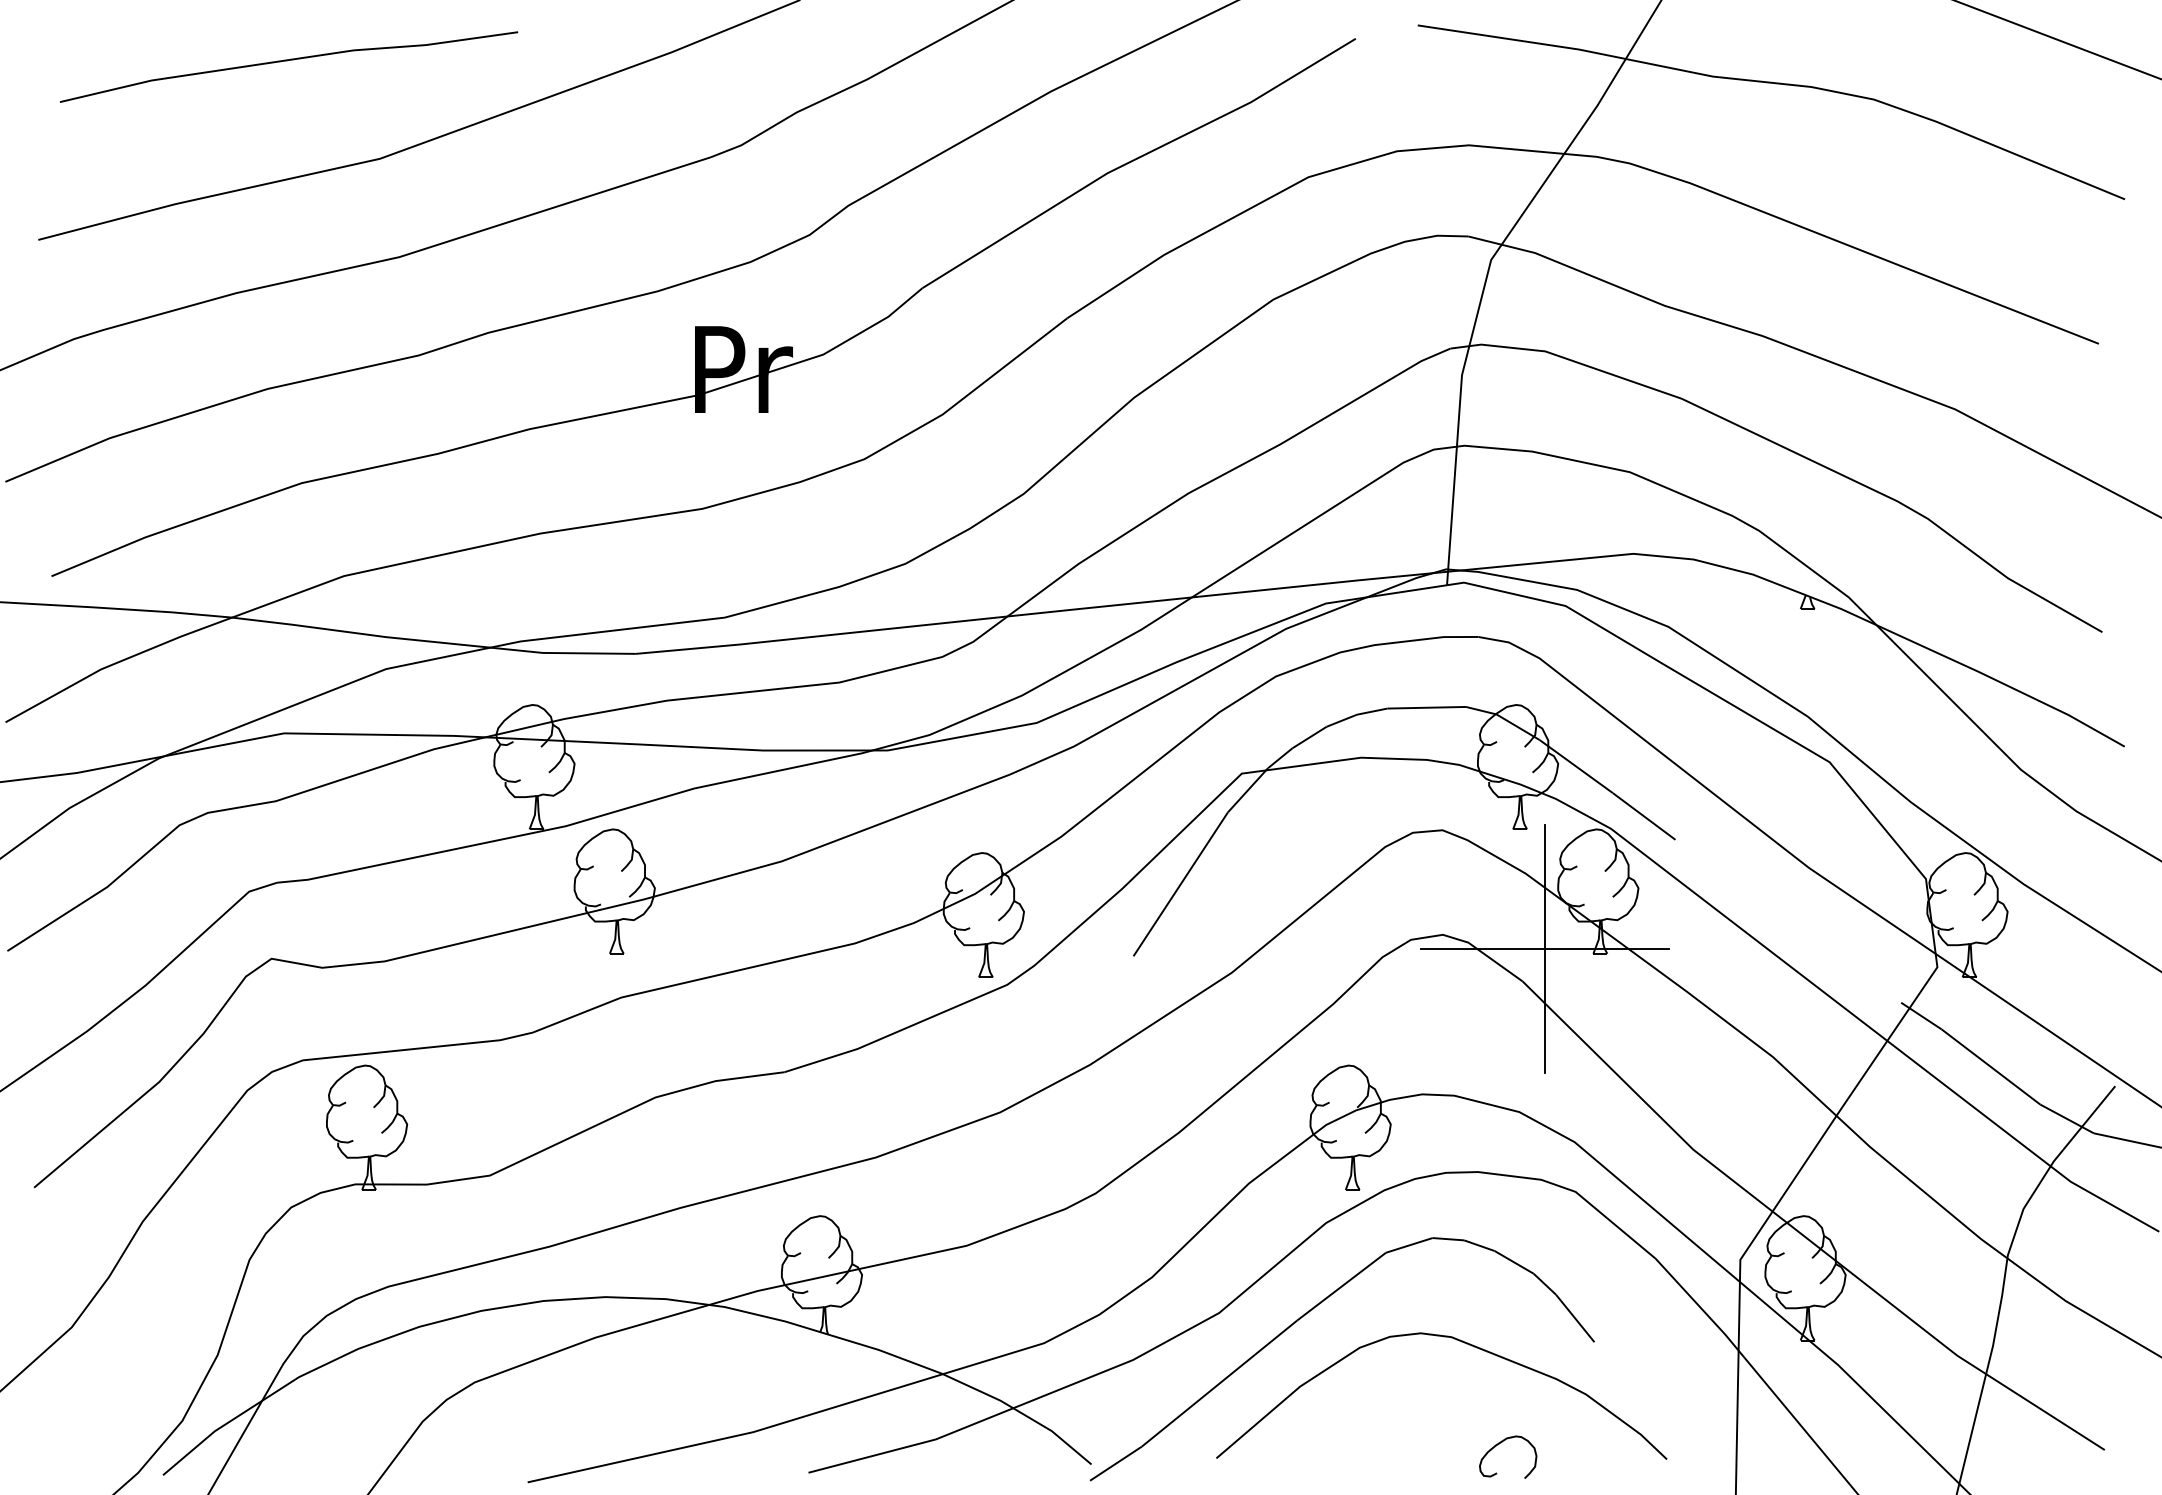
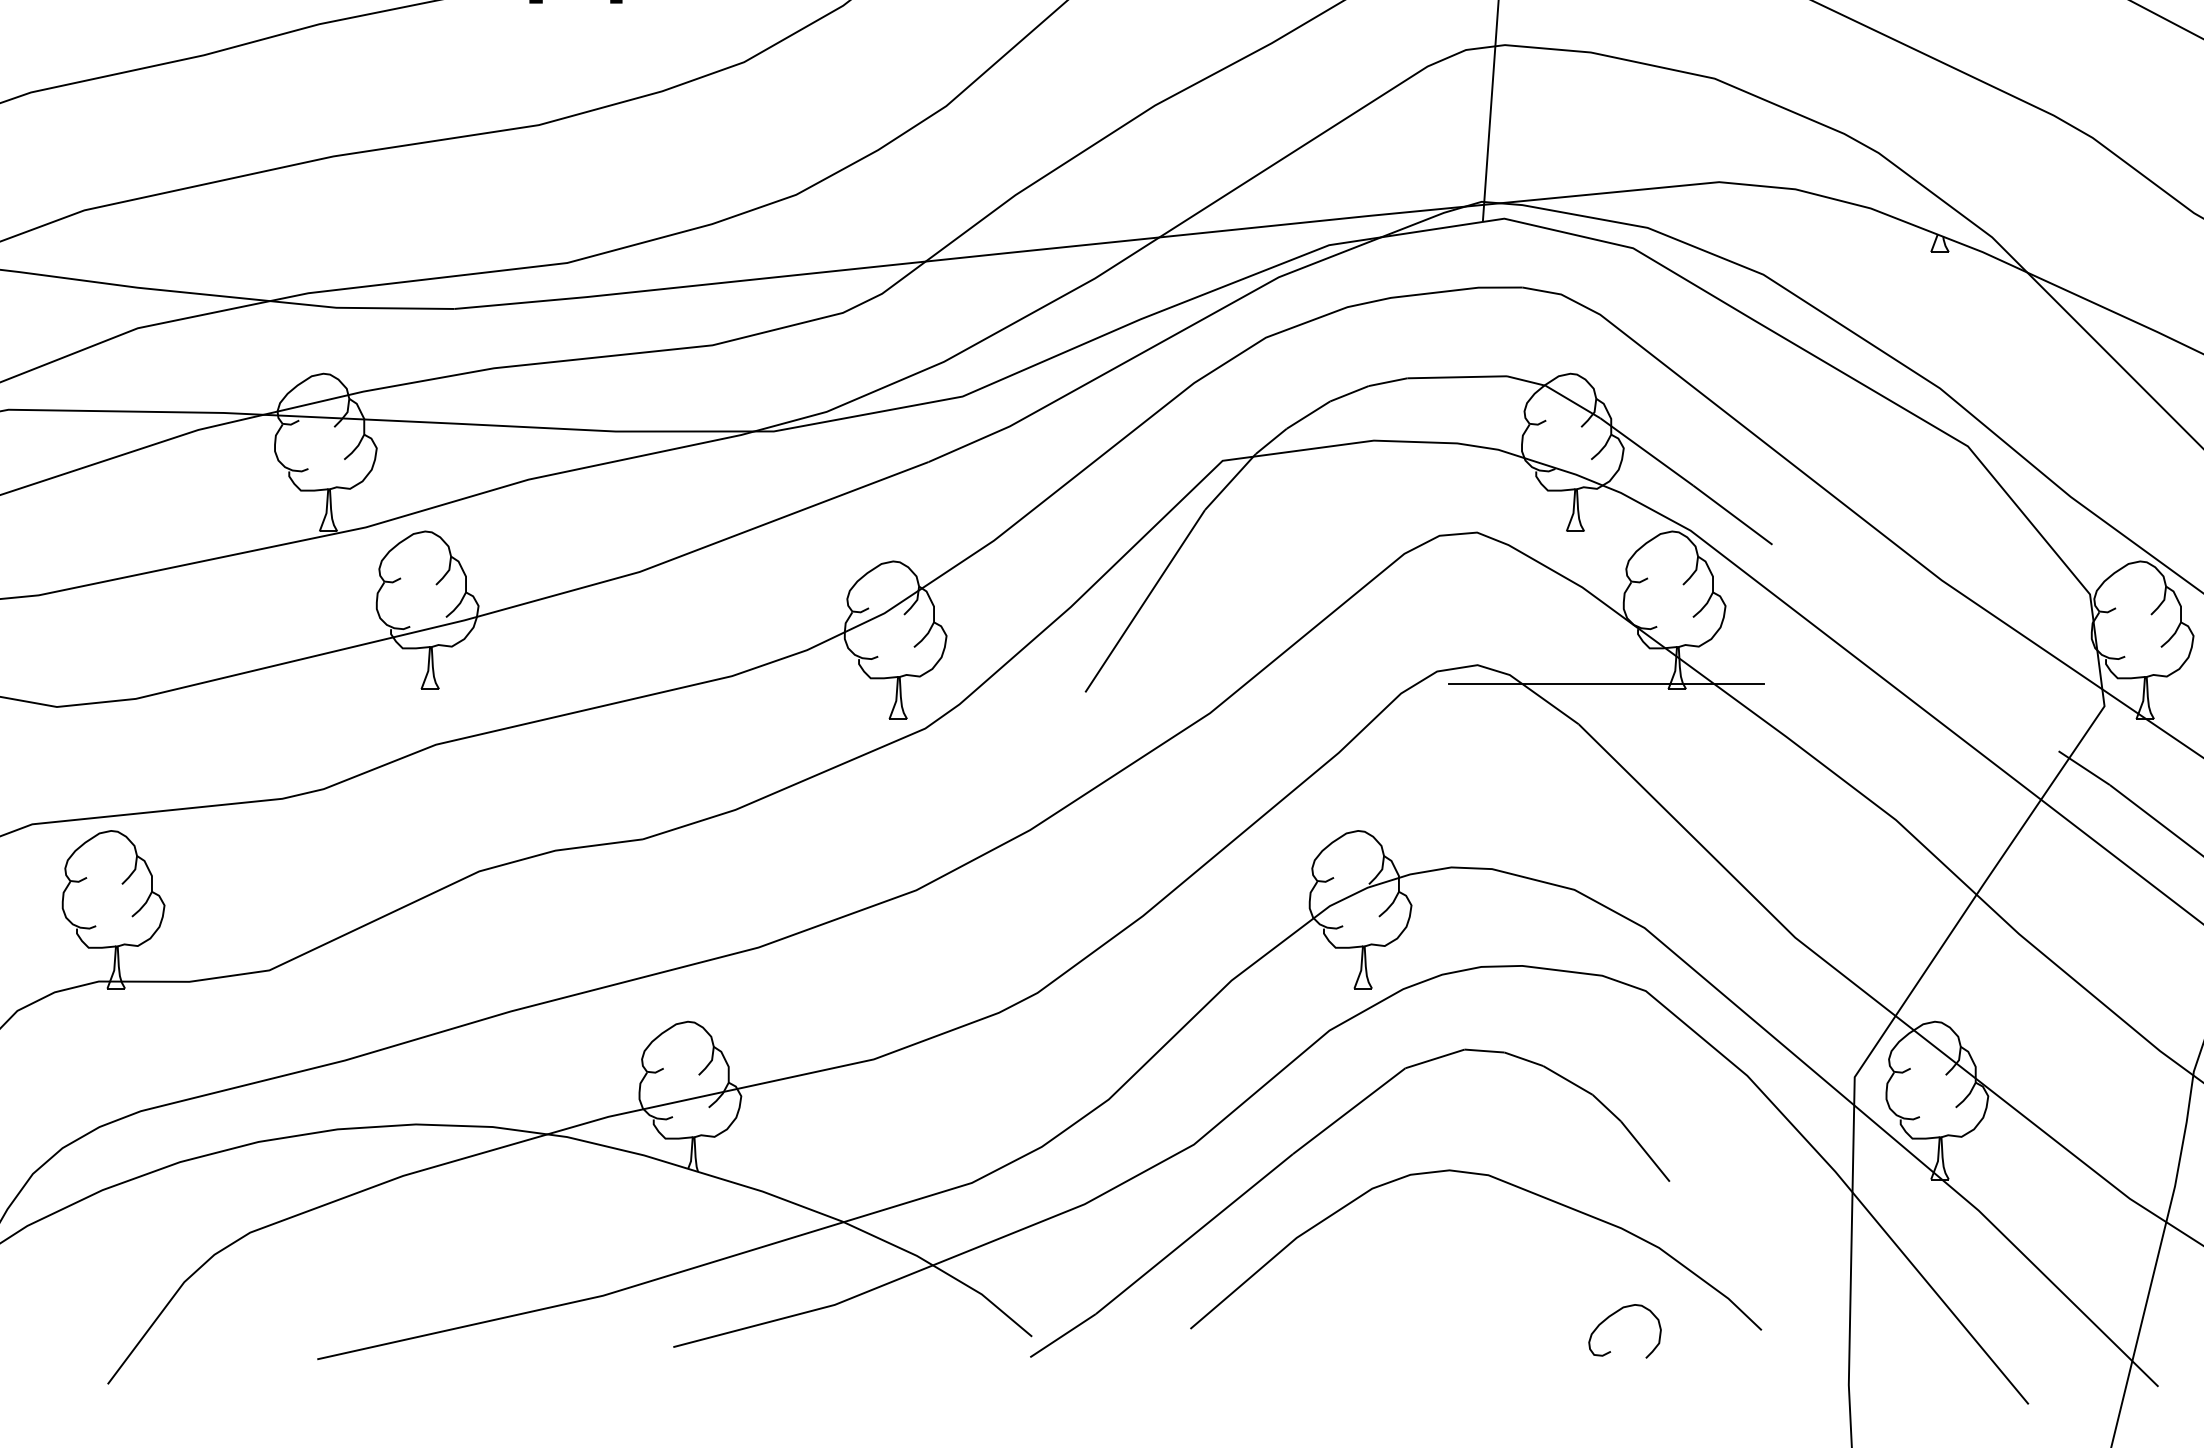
line: (1544, 949) -> (1606, 683), removed
curve: (1499, 1444) -> (1614, 1315), moved

